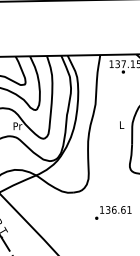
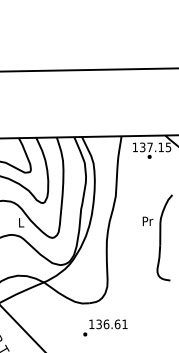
text: (121, 125) -> (147, 221), L -> Pr
text: (17, 126) -> (21, 222), Pr -> L
text: (113, 212) -> (105, 327), moved

